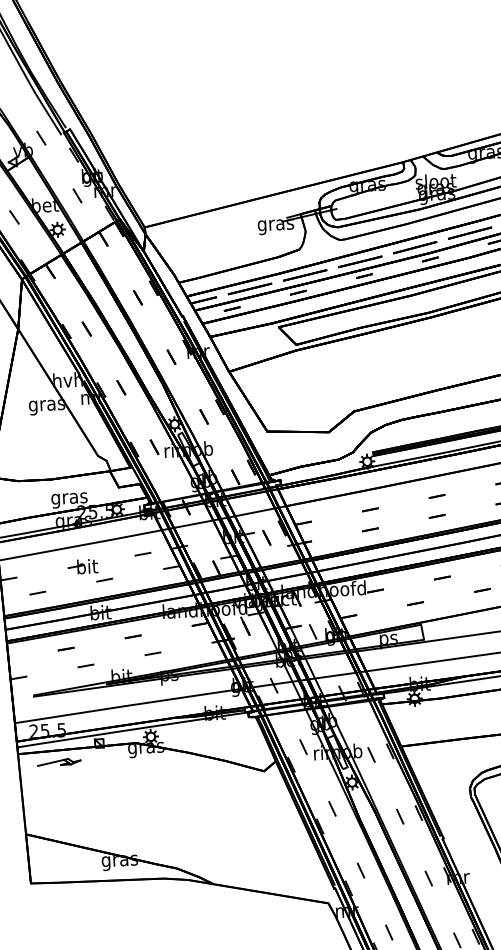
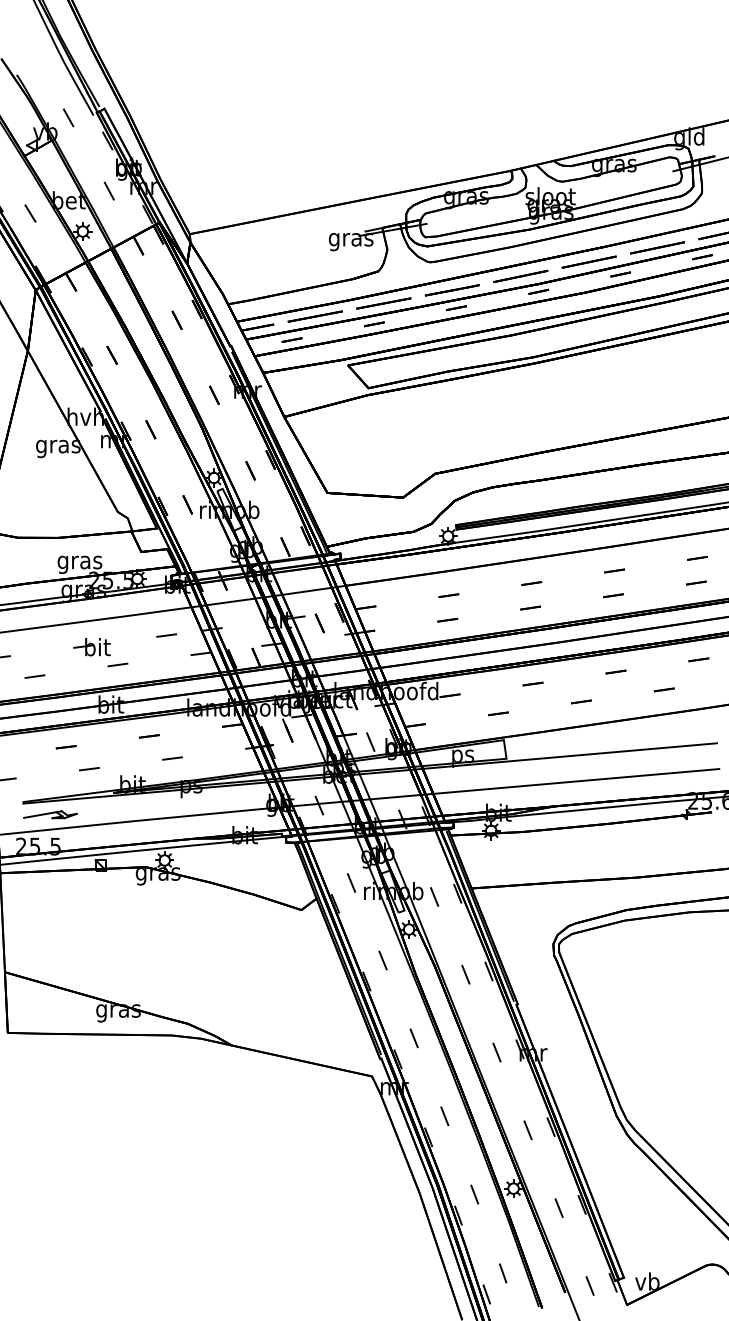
part: (59, 762) -> (50, 814), moved

